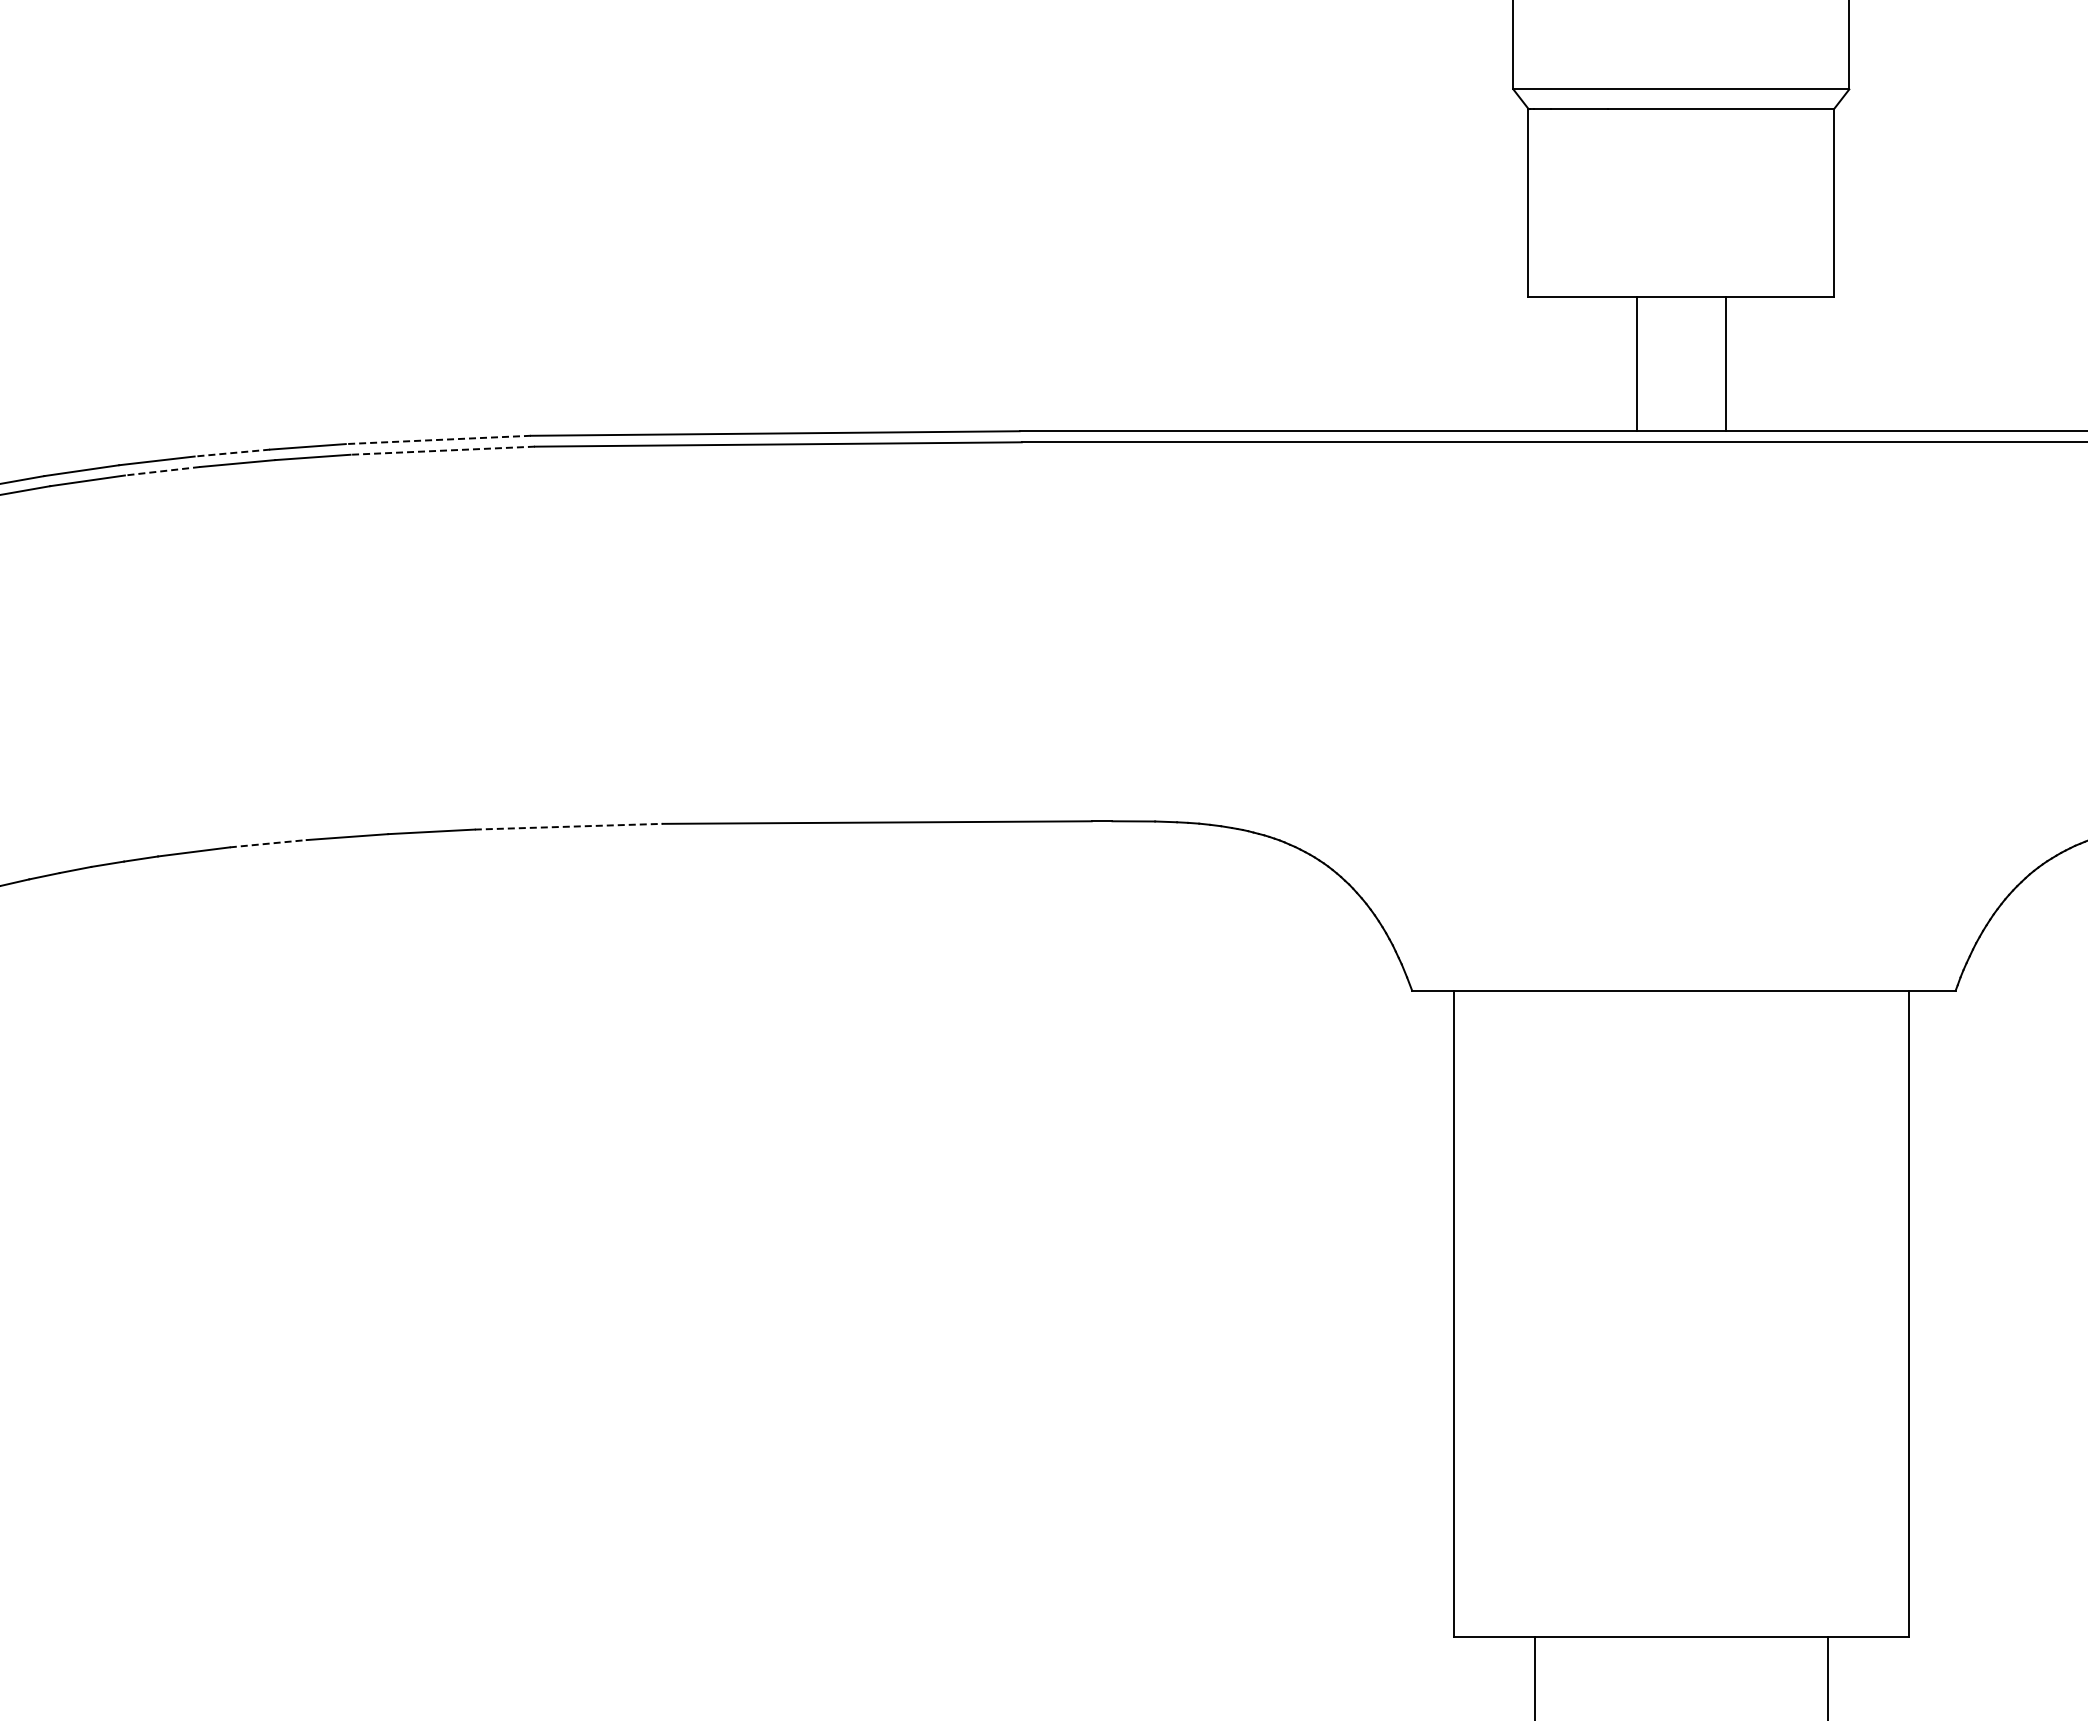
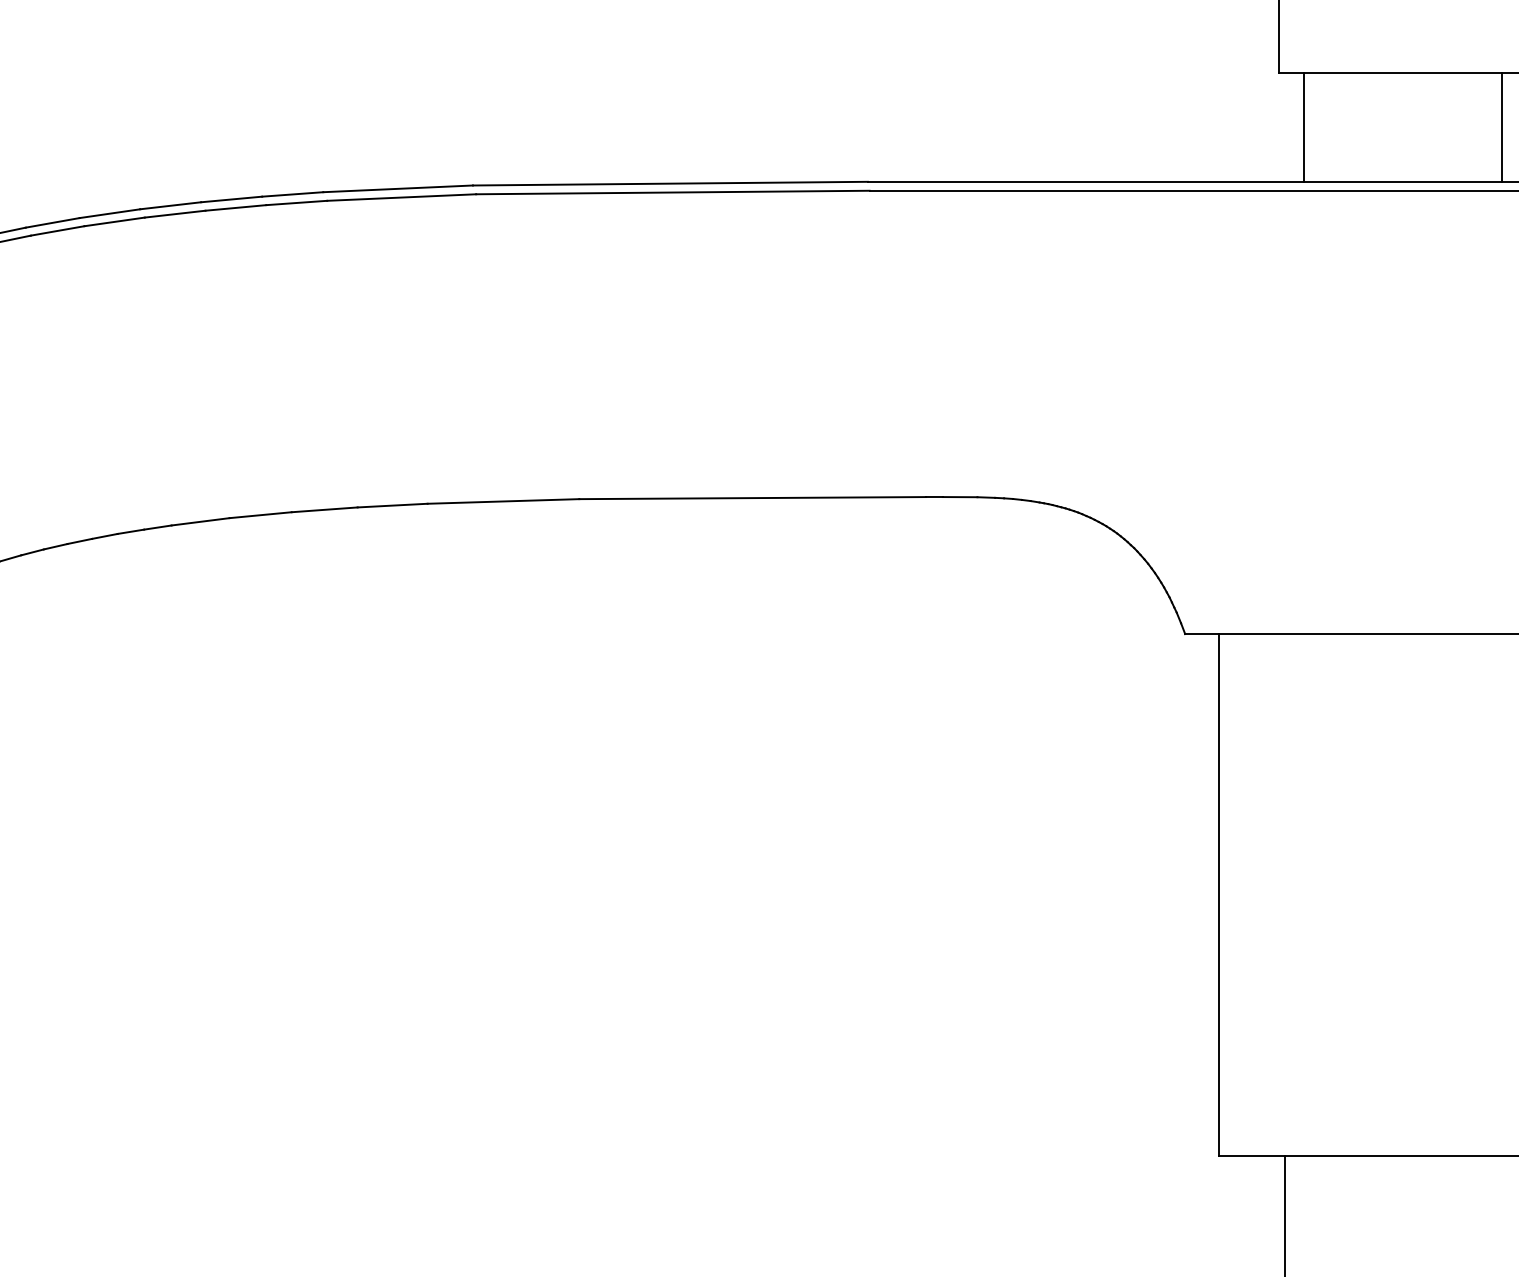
line: (1636, 363) -> (1303, 127), moved
line: (1725, 363) -> (1501, 127), moved
line: (438, 439) -> (398, 188), dashed -> solid
line: (442, 450) -> (401, 197), dashed -> solid
line: (232, 453) -> (231, 199), dashed -> solid
line: (162, 471) -> (175, 214), dashed -> solid
line: (568, 826) -> (503, 501), dashed -> solid
line: (268, 843) -> (260, 515), dashed -> solid

